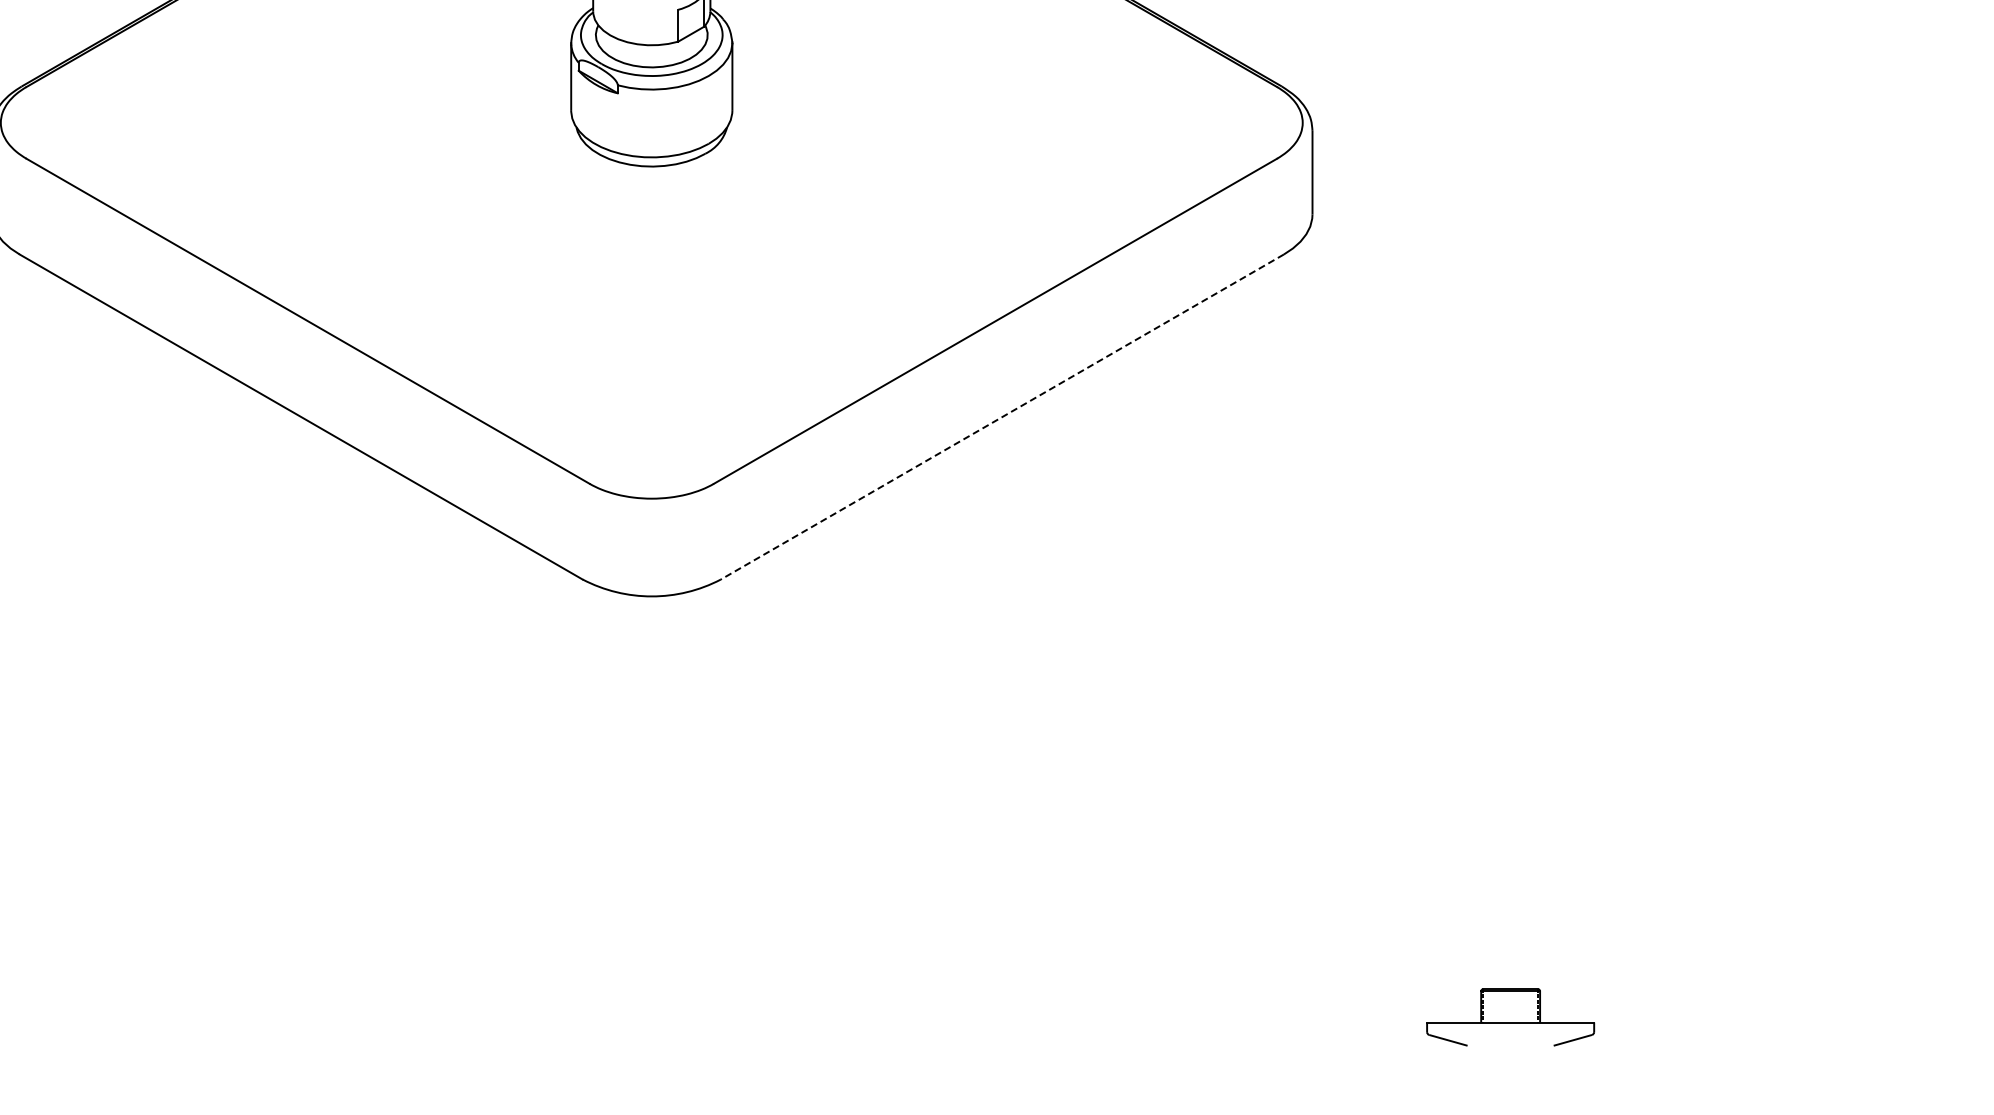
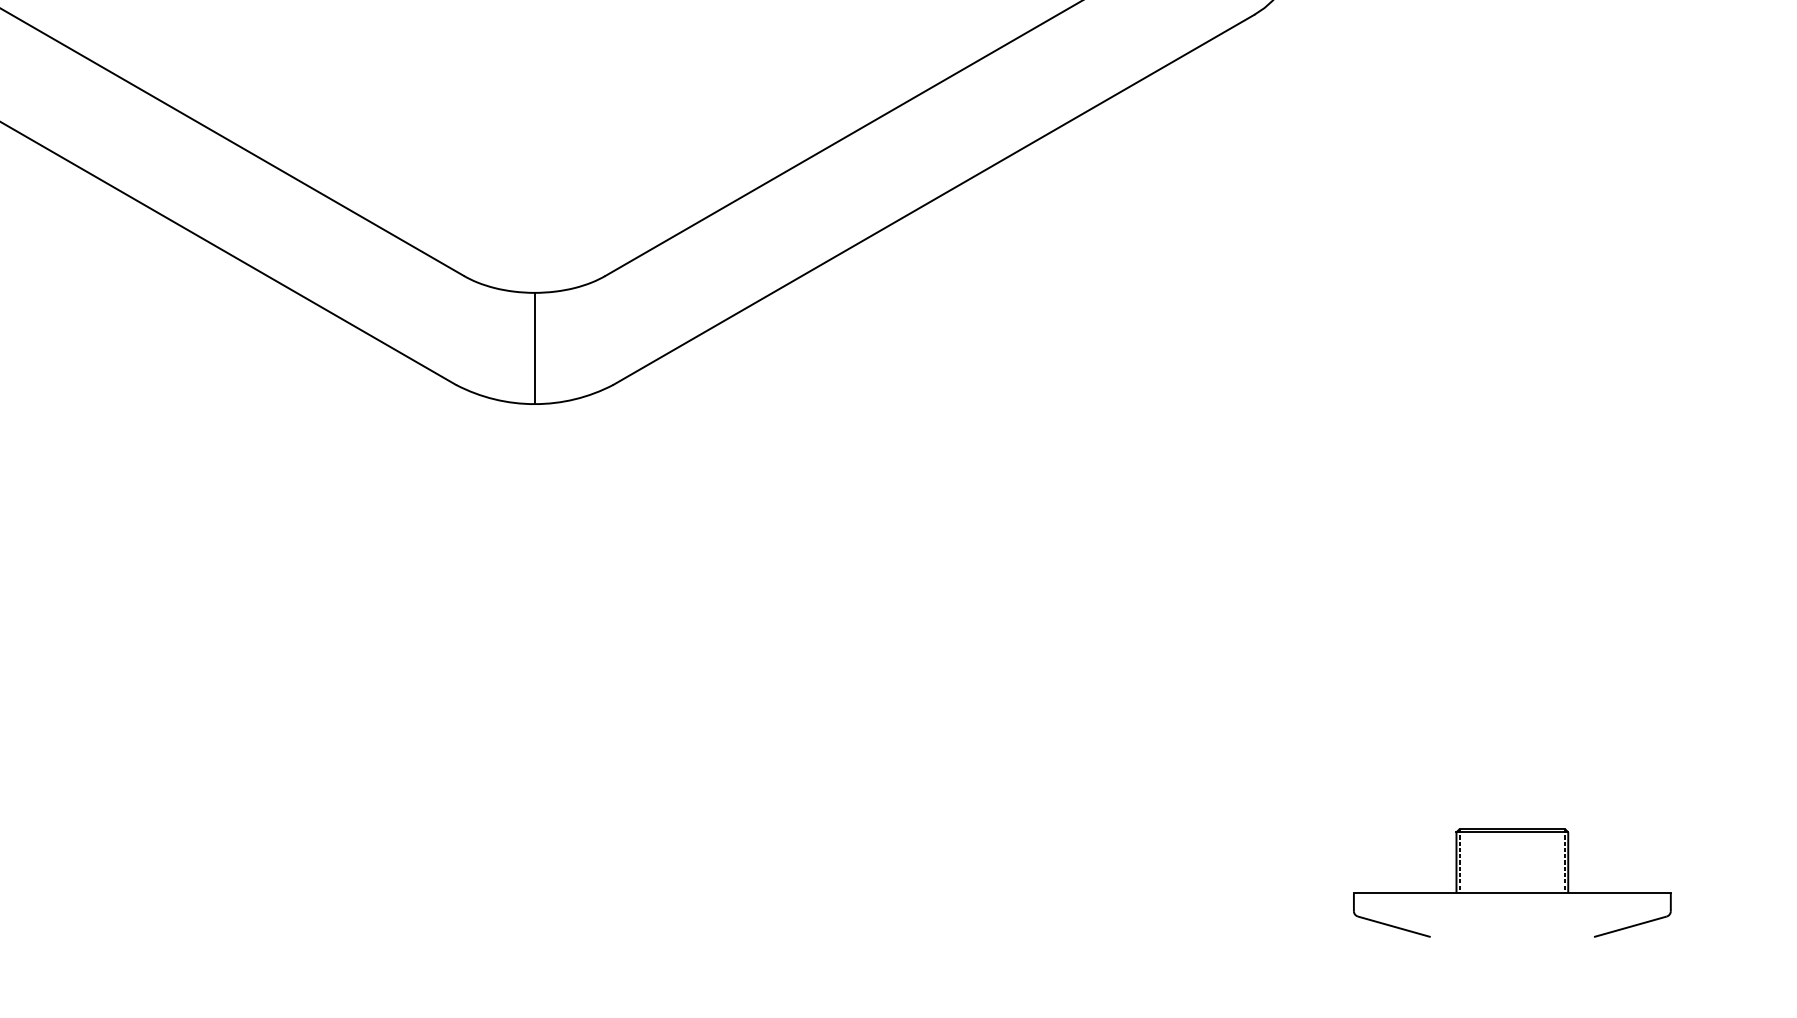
line: (1001, 417) -> (932, 200), dashed -> solid
line: (651, 547) -> (534, 348), added
part: (1510, 1017) -> (1512, 883), size x1.67

